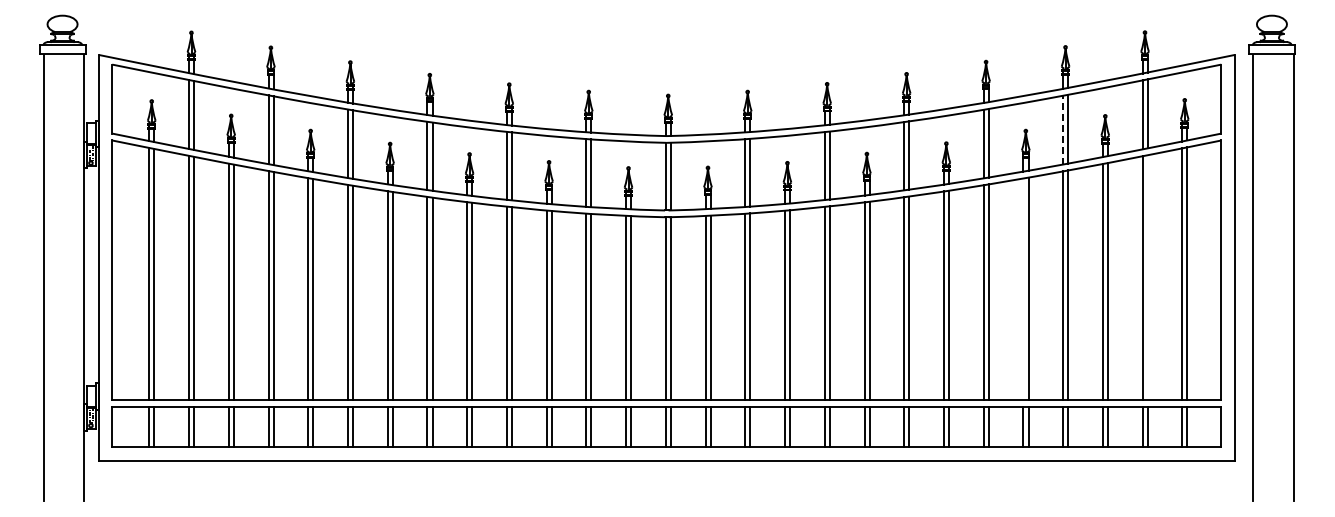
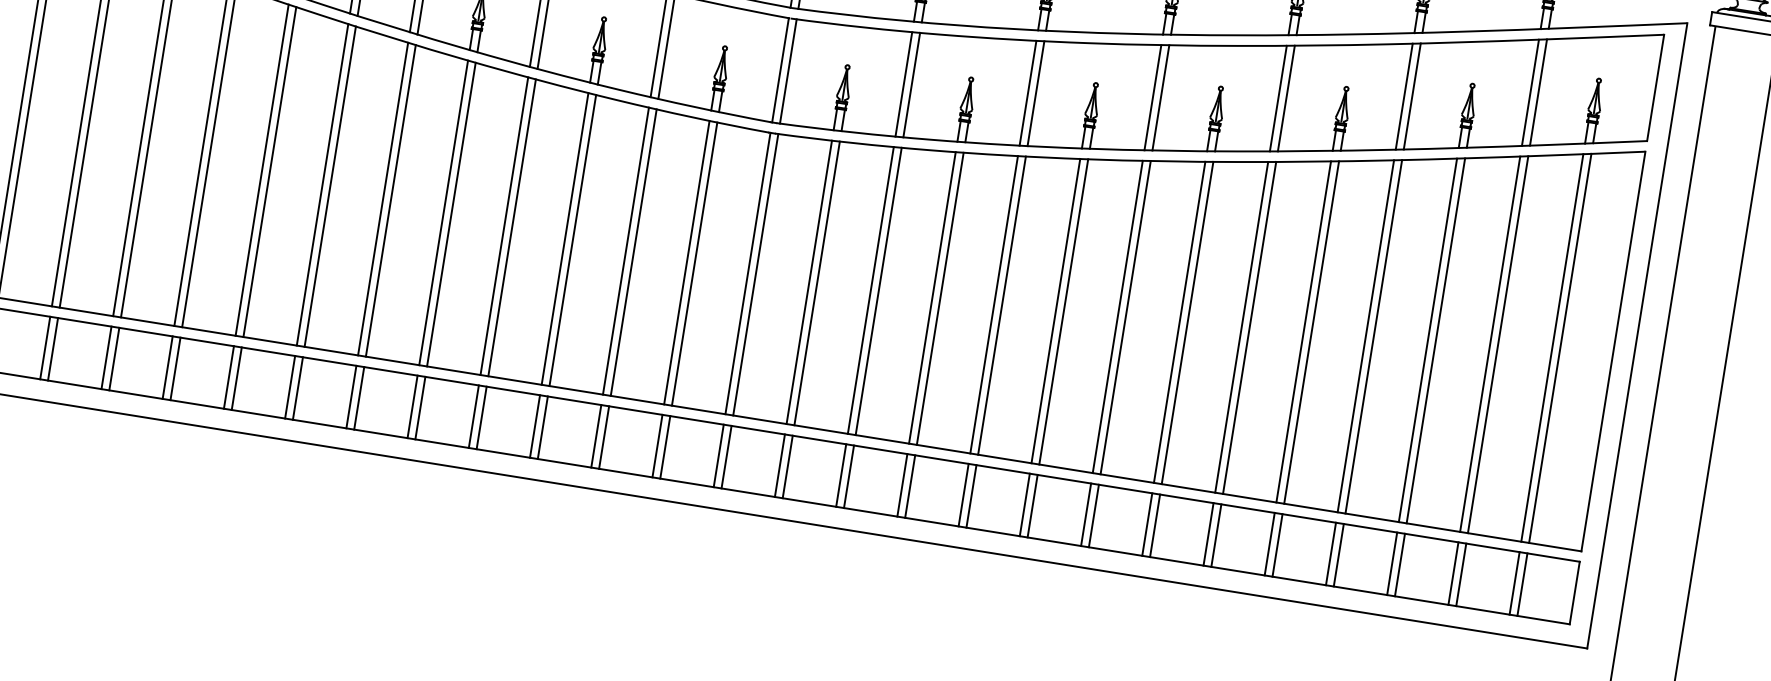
line: (1063, 129) -> (1404, 95), dashed -> solid
line: (1147, 277) -> (1497, 344), added
line: (1023, 288) -> (1303, 330), added

